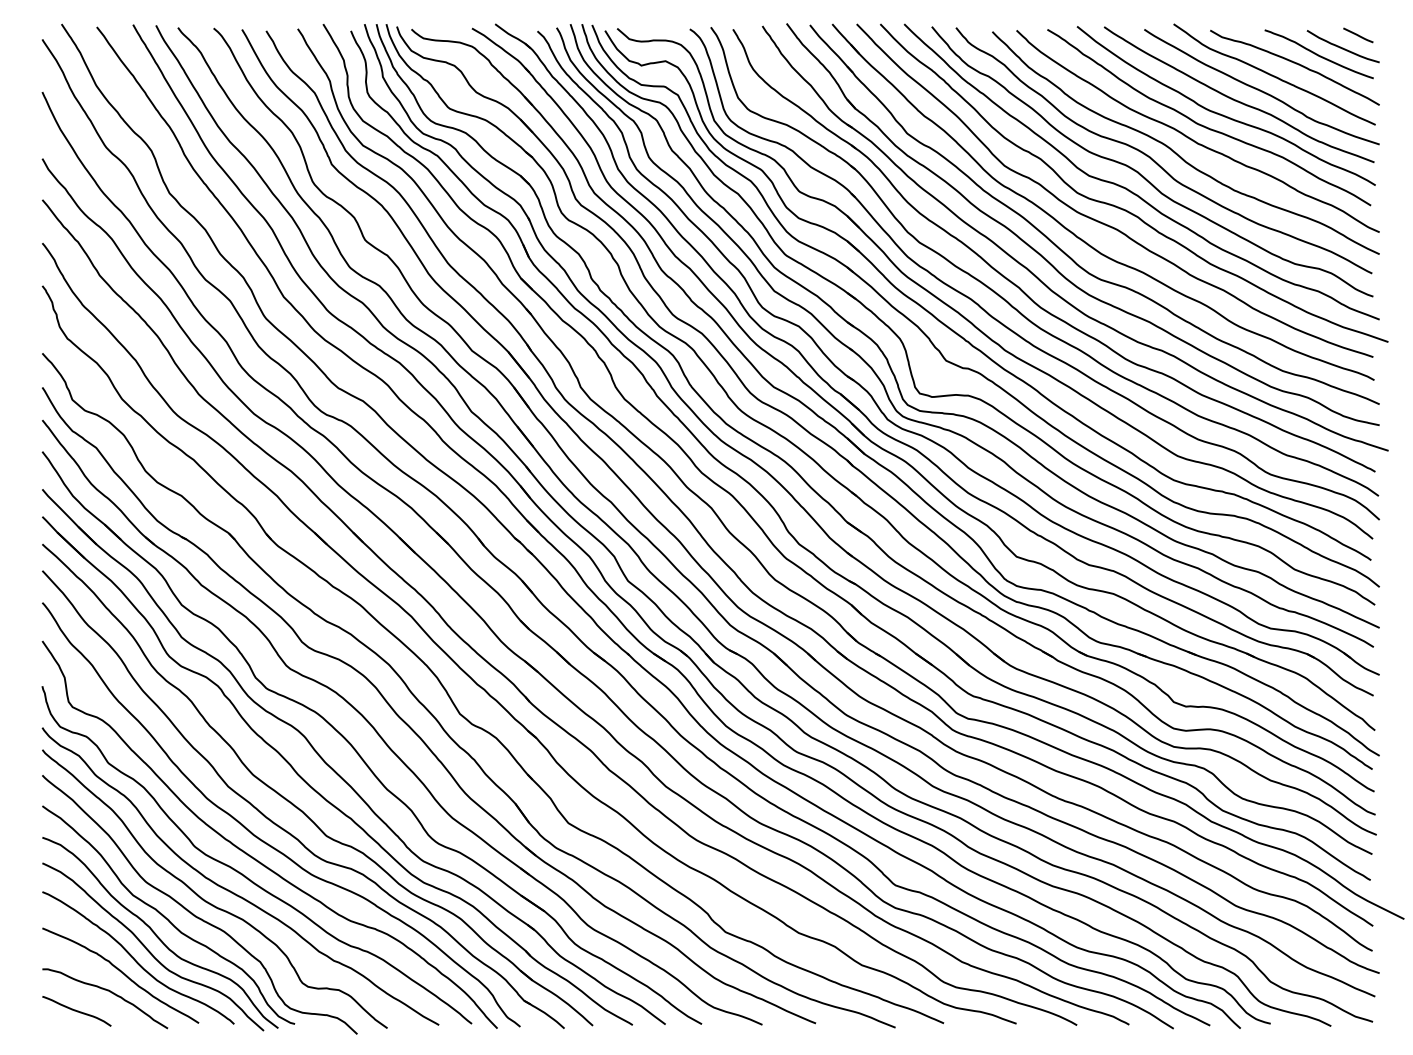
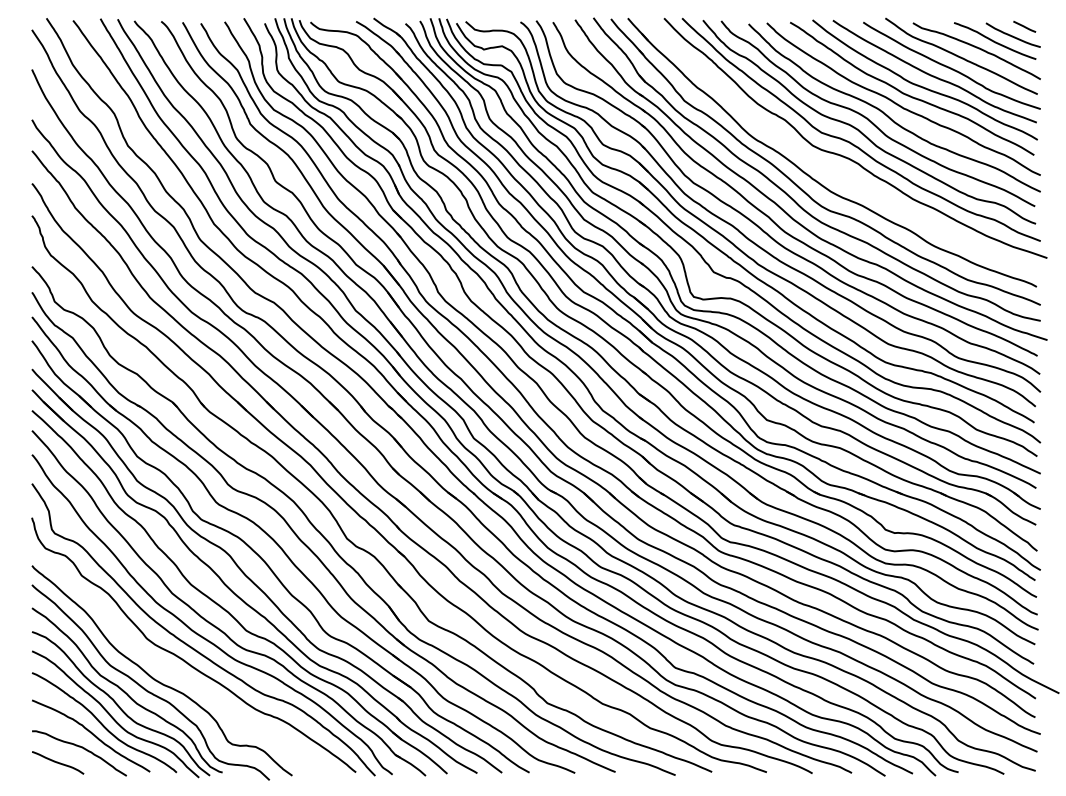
curve: (1101, 221) -> (830, 167), removed
curve: (232, 891) -> (175, 672), removed

